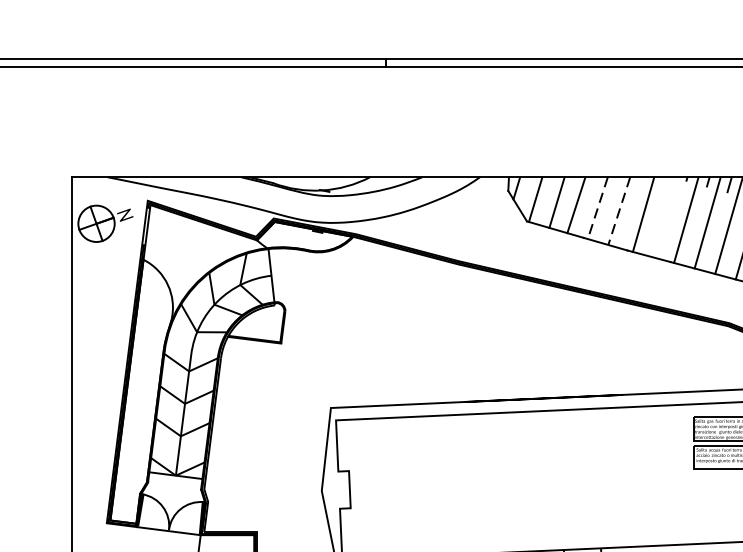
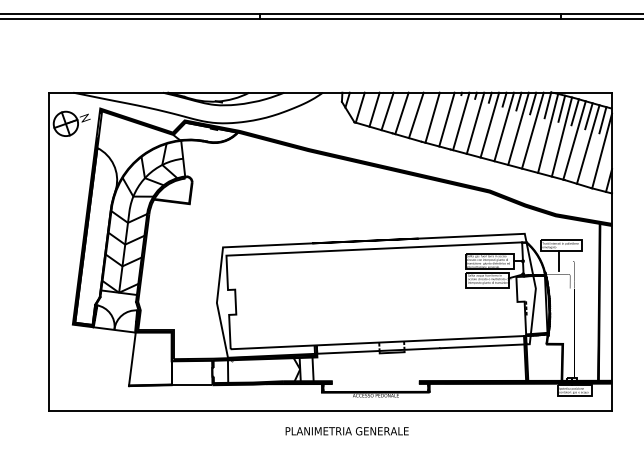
line: (597, 208) -> (401, 113), dashed -> solid
line: (619, 211) -> (416, 115), dashed -> solid
line: (664, 217) -> (446, 119), added

